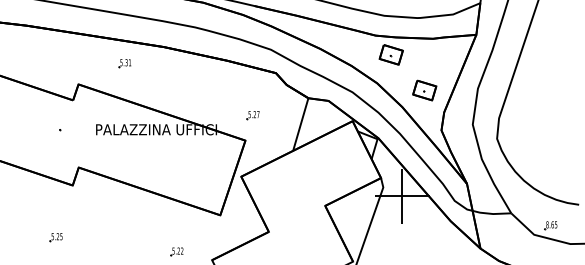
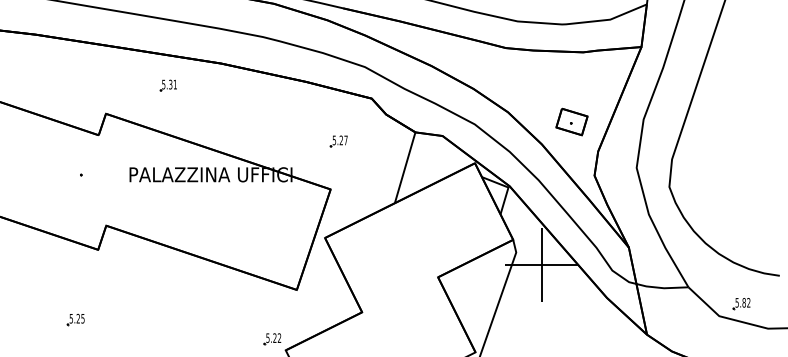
part: (390, 54) -> (526, 73), removed
part: (252, 115) -> (338, 141), moved
text: (551, 224) -> (742, 302), 8.65 -> 5.82
part: (176, 252) -> (272, 339), moved

